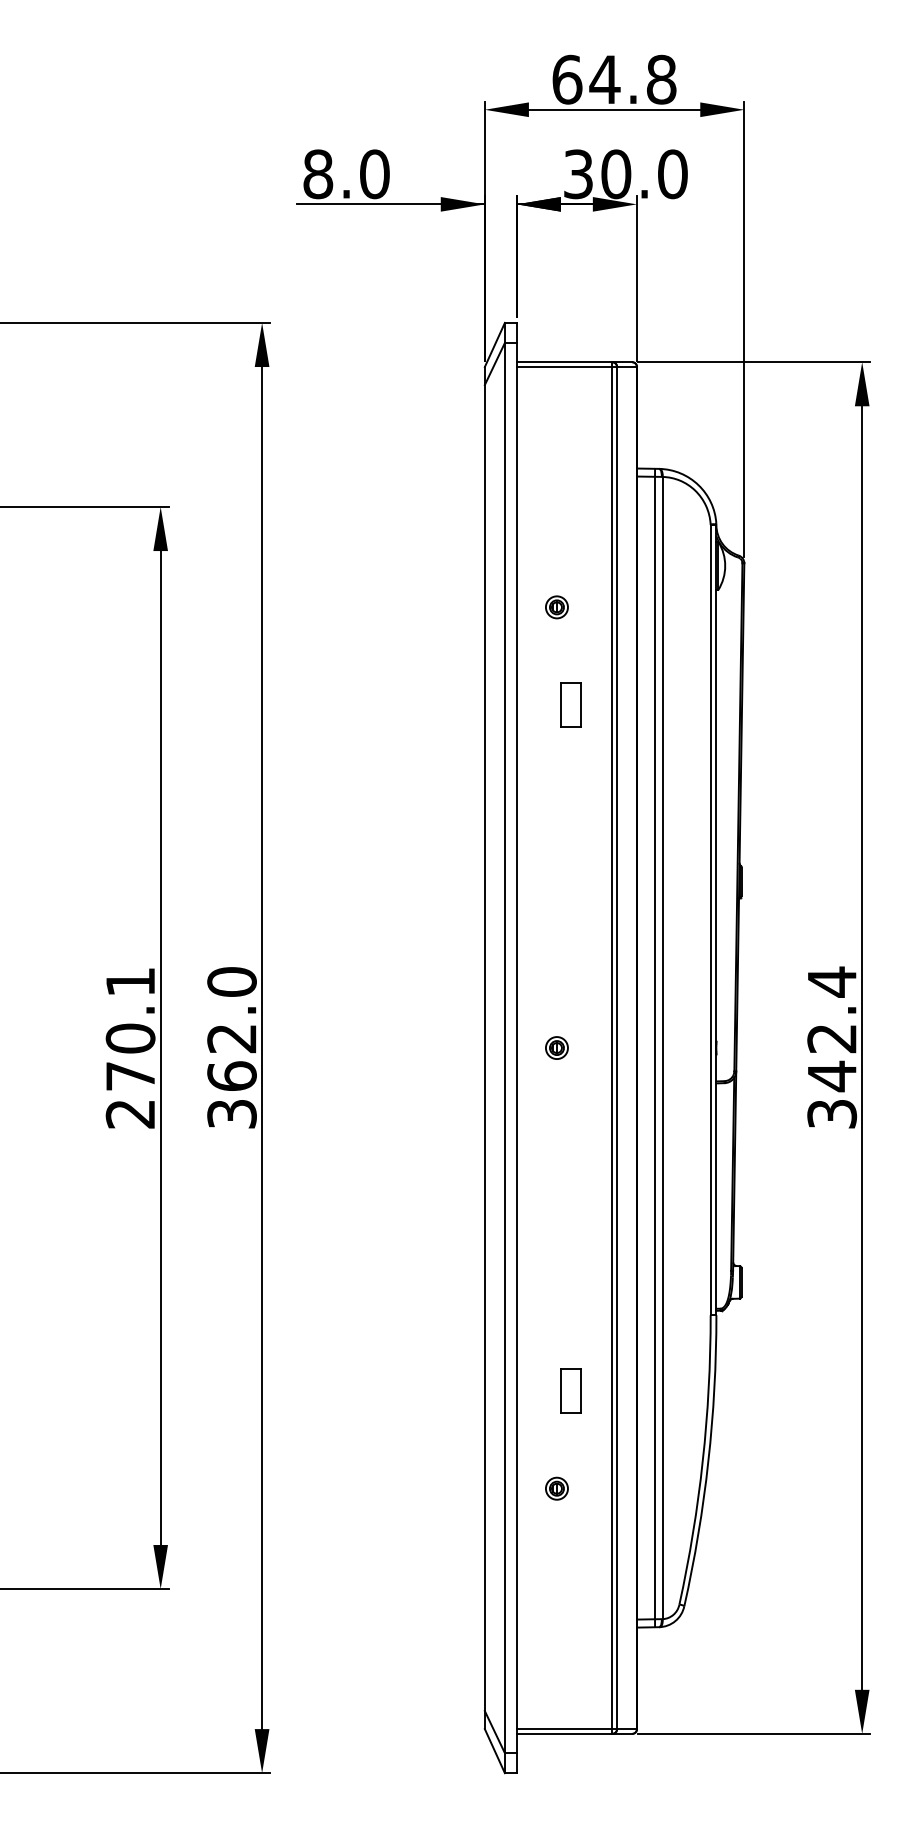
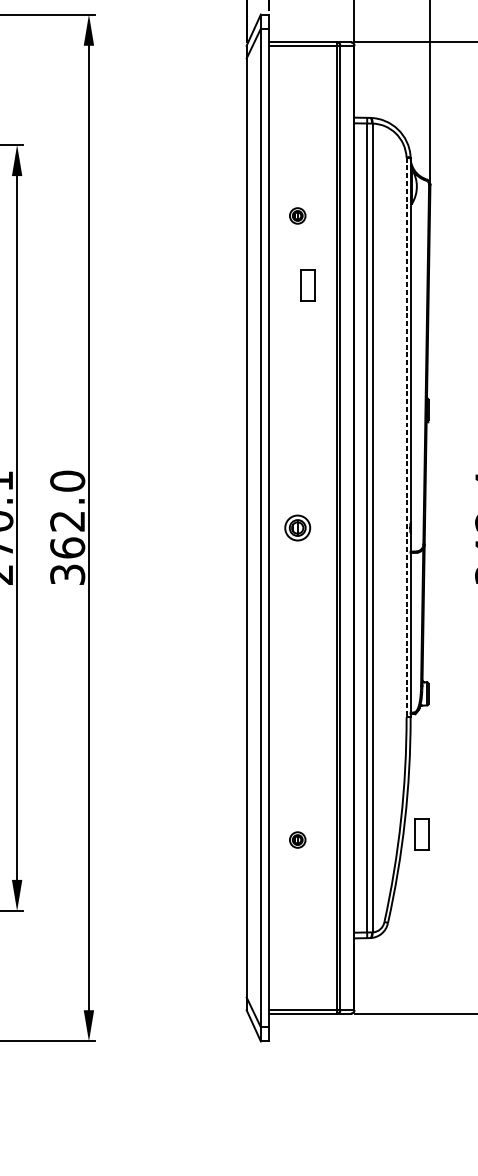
line: (710, 920) -> (406, 437), solid -> dashed
part: (556, 1047) -> (297, 527), size x1.6
part: (570, 1390) -> (421, 834), moved

